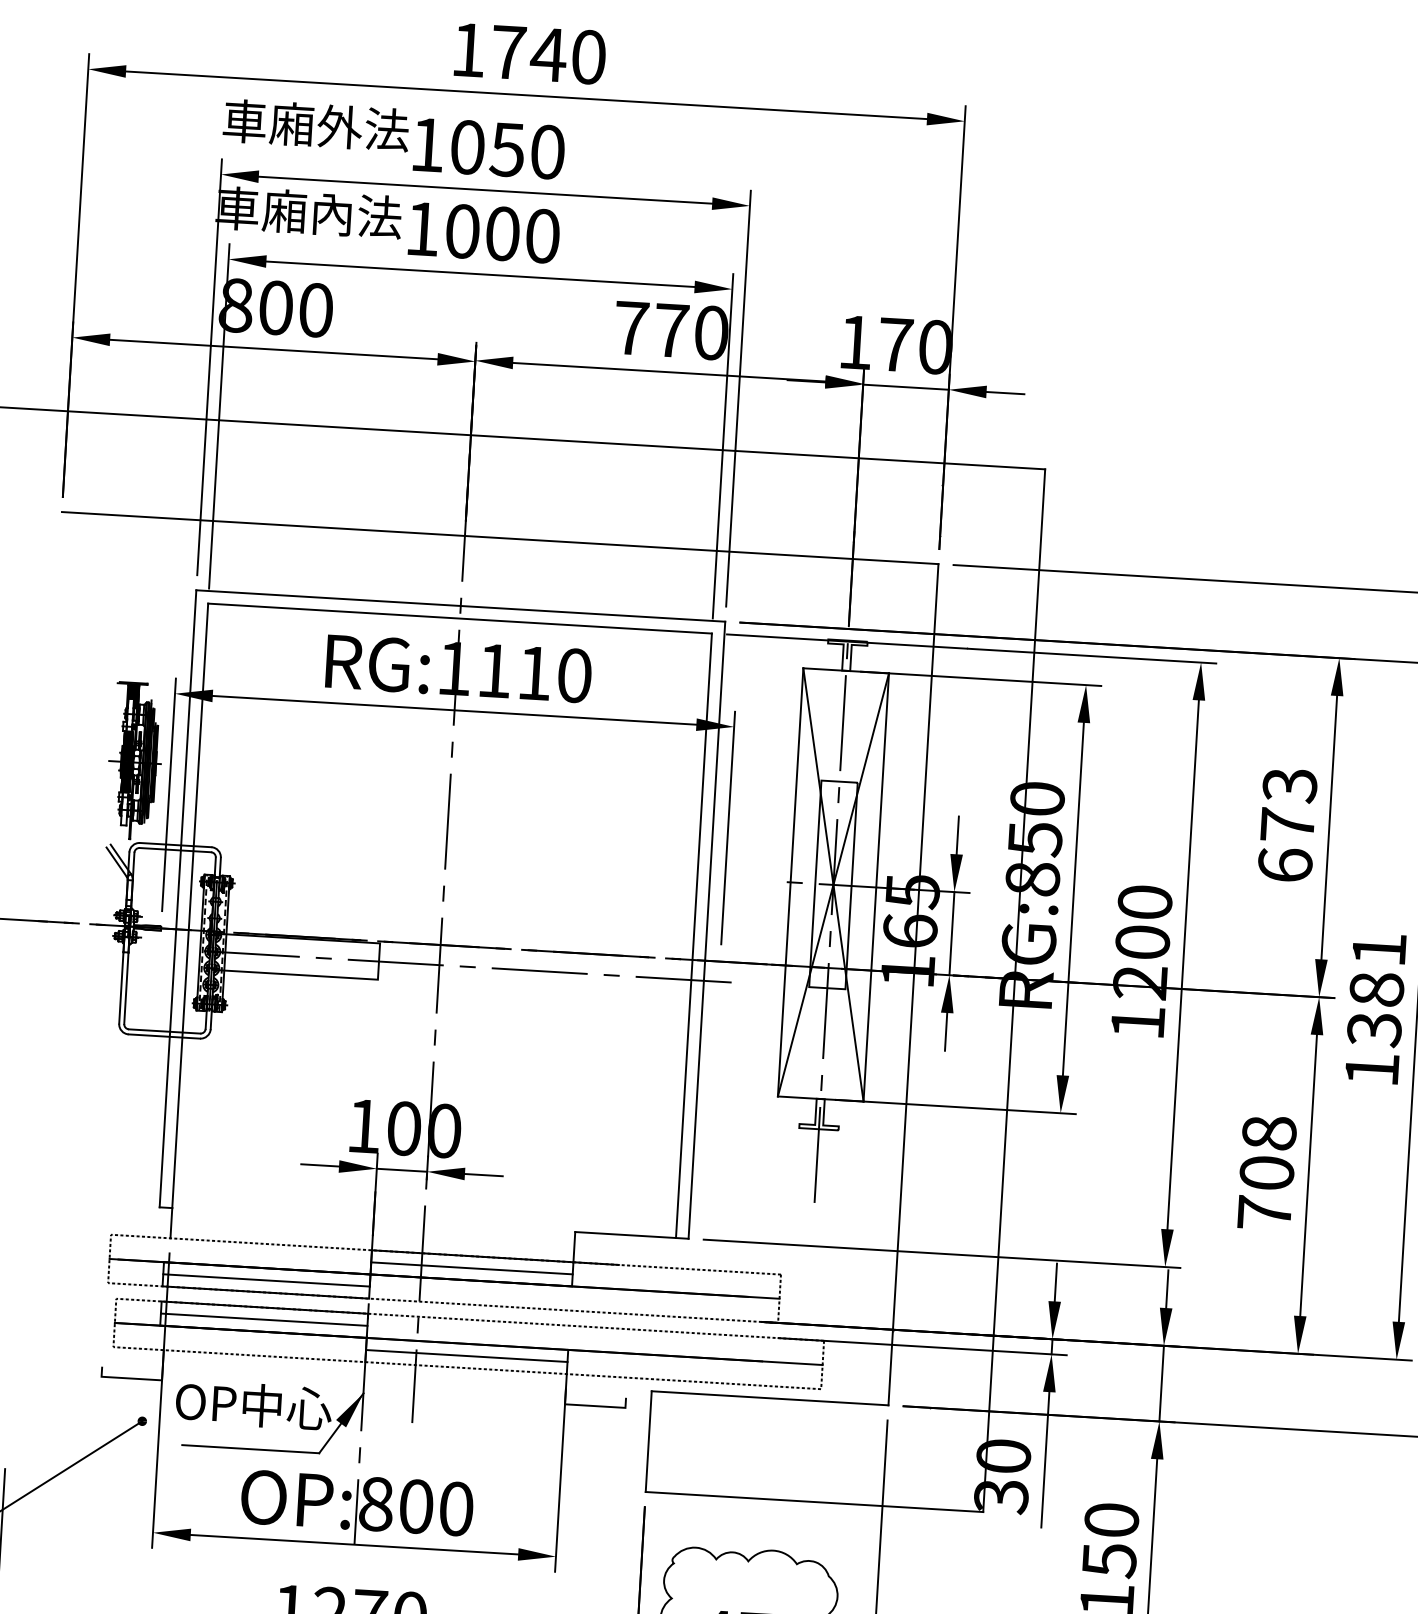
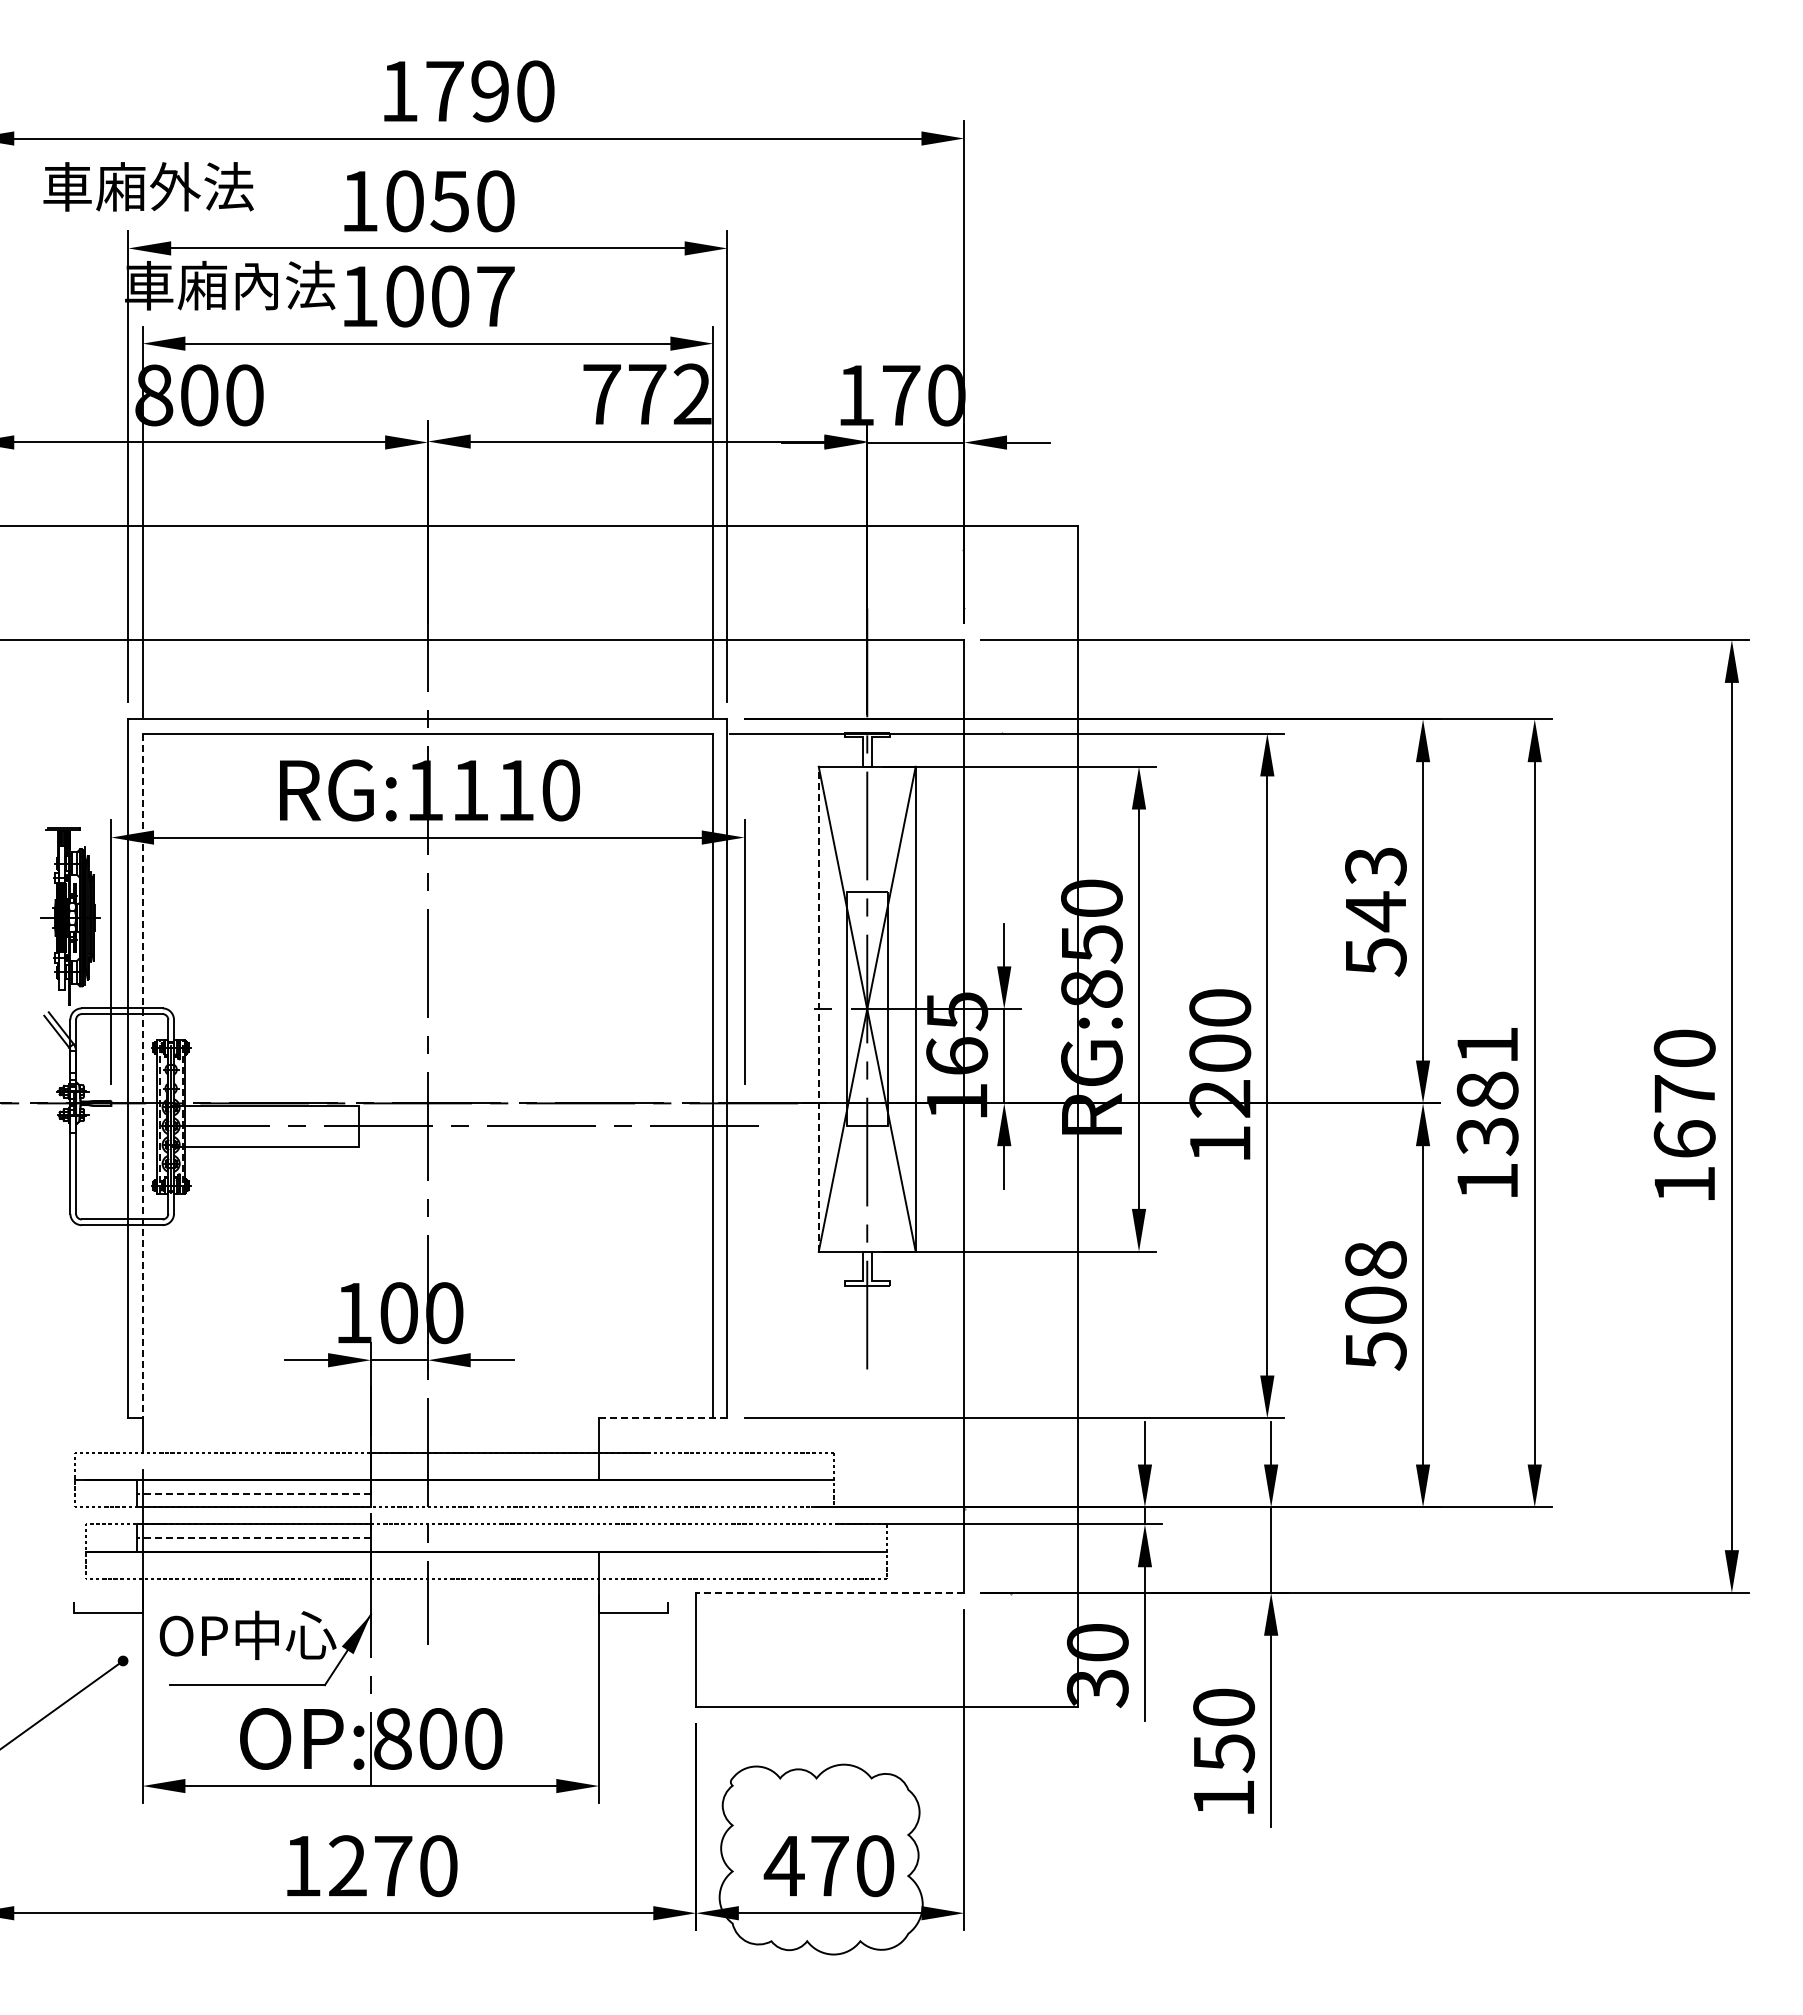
text: (548, 54) -> (489, 91), 1740 -> 1790
text: (316, 125) -> (148, 186), moved
text: (542, 236) -> (495, 296), 1000 -> 1007
text: (711, 333) -> (692, 394), 770 -> 772
text: (1286, 844) -> (1375, 933), 673 -> 543
line: (790, 881) -> (818, 1008), solid -> dashed
line: (190, 906) -> (142, 1076), solid -> dashed
text: (1265, 1212) -> (1376, 1350), 708 -> 508
line: (632, 1235) -> (663, 1418), solid -> dashed
line: (471, 1268) -> (484, 1466), removed
line: (266, 1280) -> (253, 1493), solid -> dashed
line: (263, 1319) -> (253, 1538), solid -> dashed
line: (466, 1355) -> (484, 1565), removed
line: (769, 1397) -> (829, 1592), solid -> dashed

